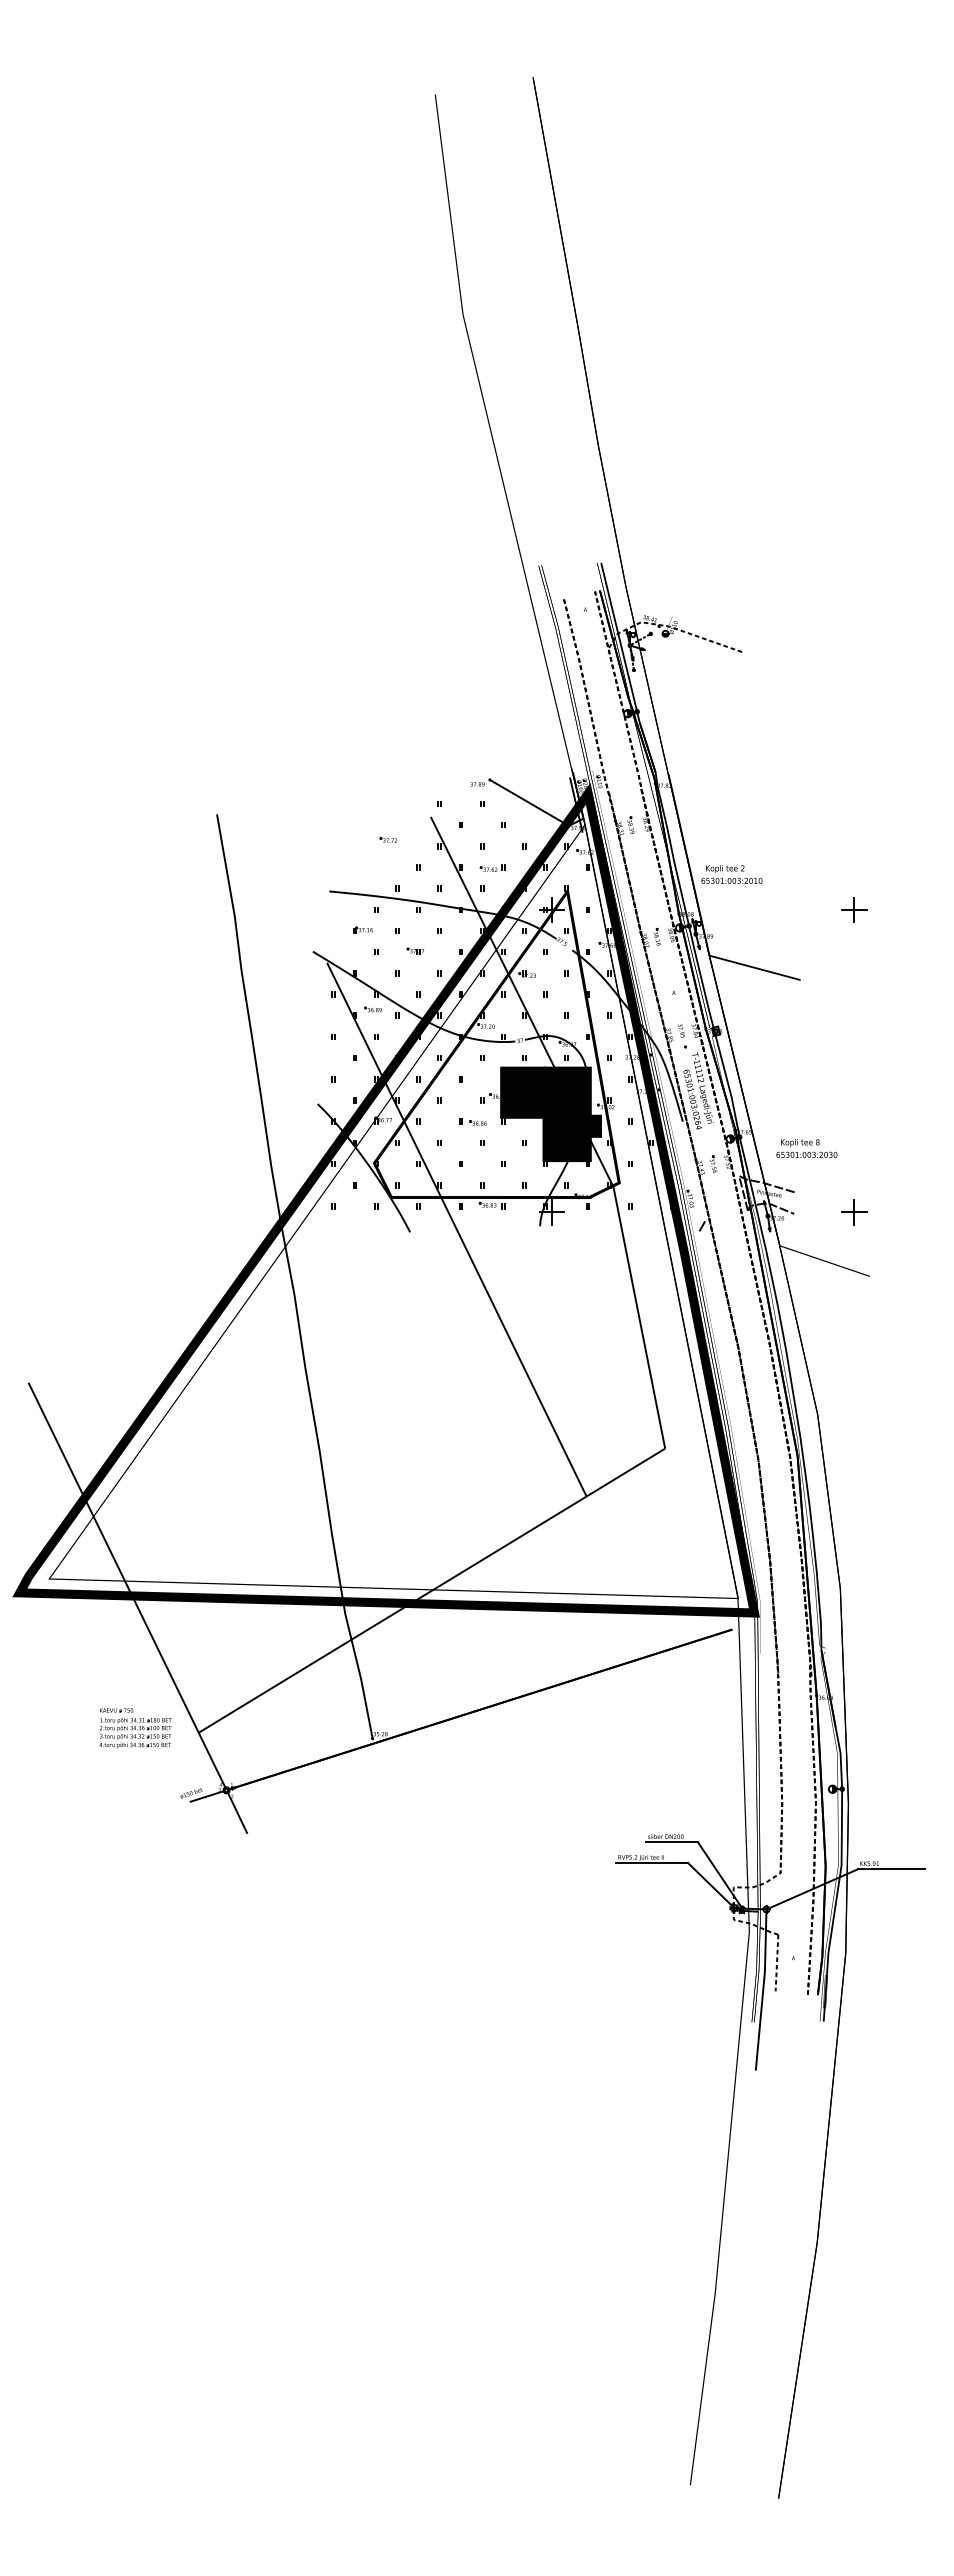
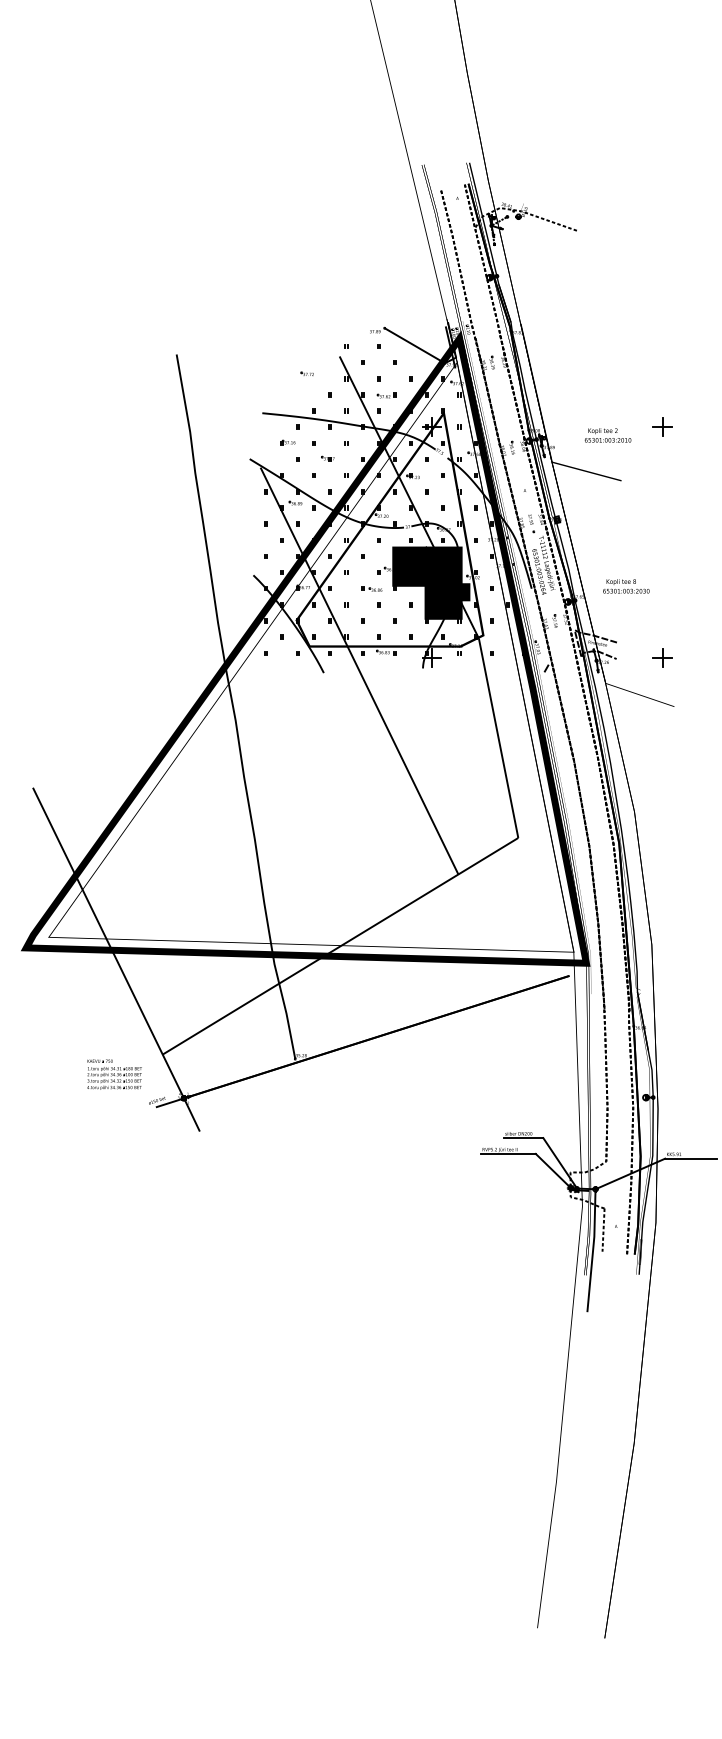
text: (731, 874) -> (607, 435), moved
text: (806, 1148) -> (626, 586), moved
text: (135, 1728) -> (114, 1074), moved

